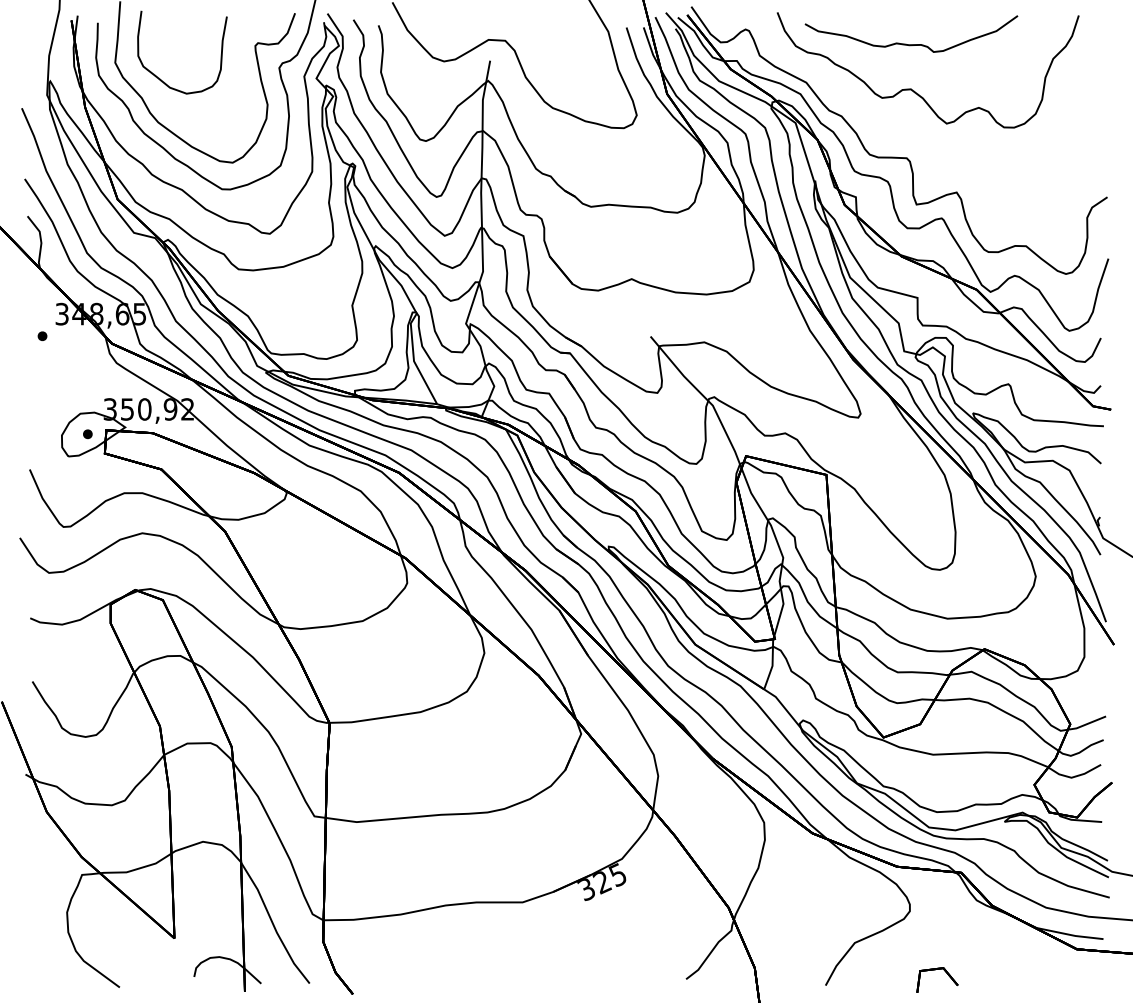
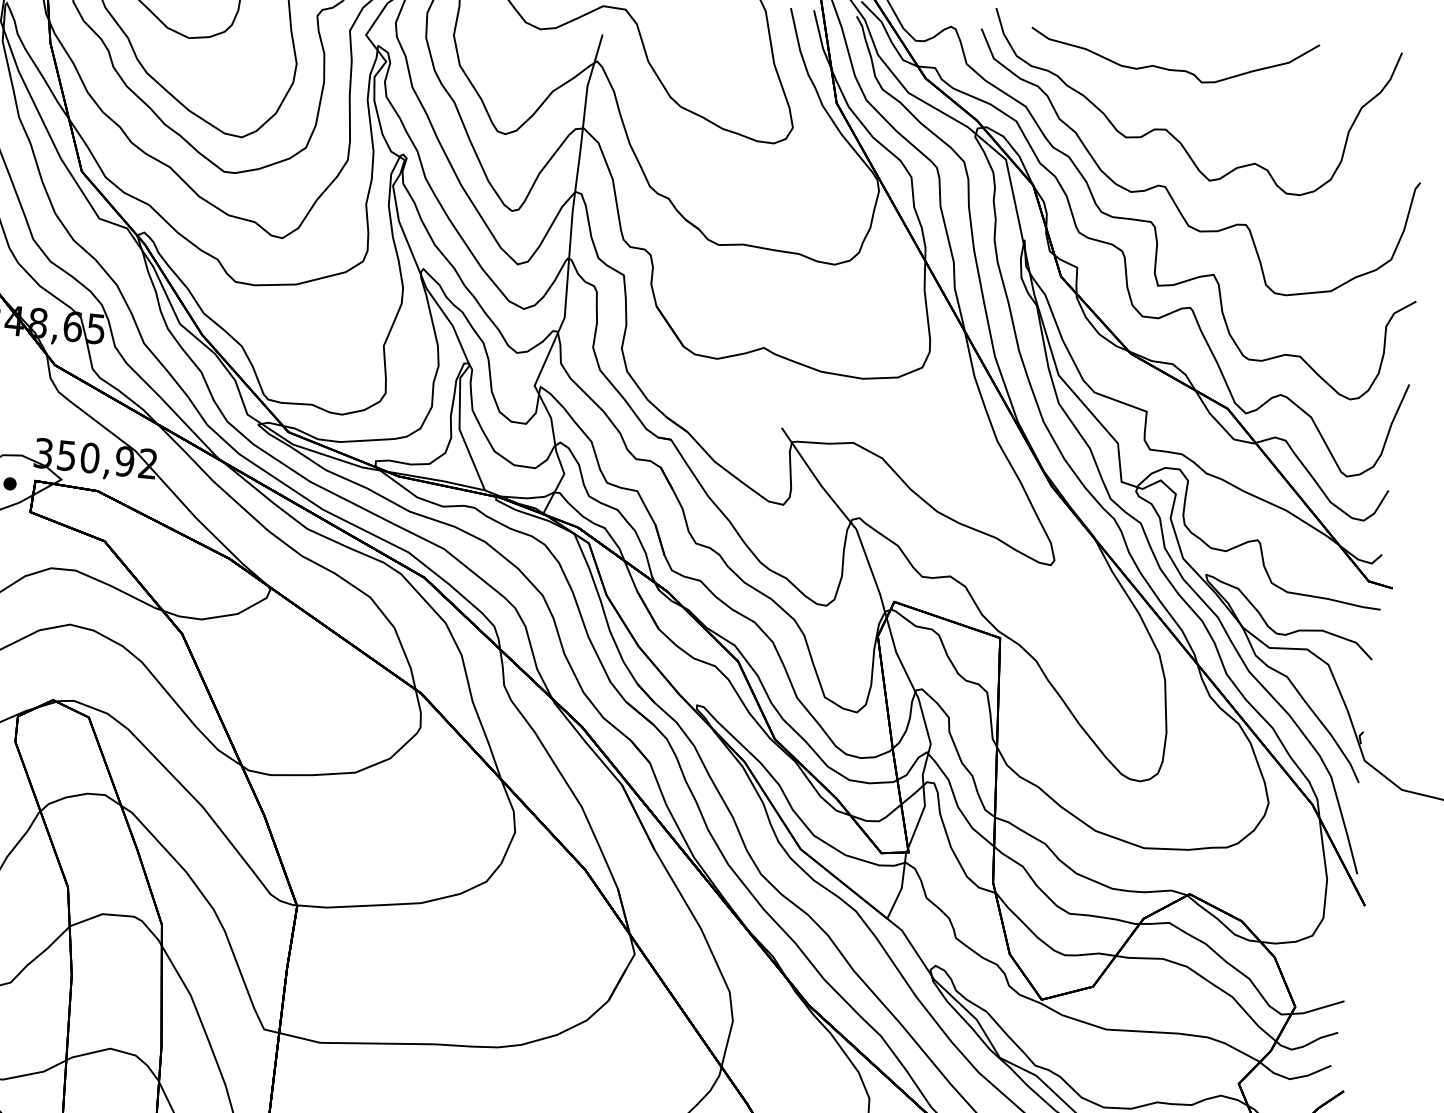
curve: (915, 130) -> (1166, 185), added

